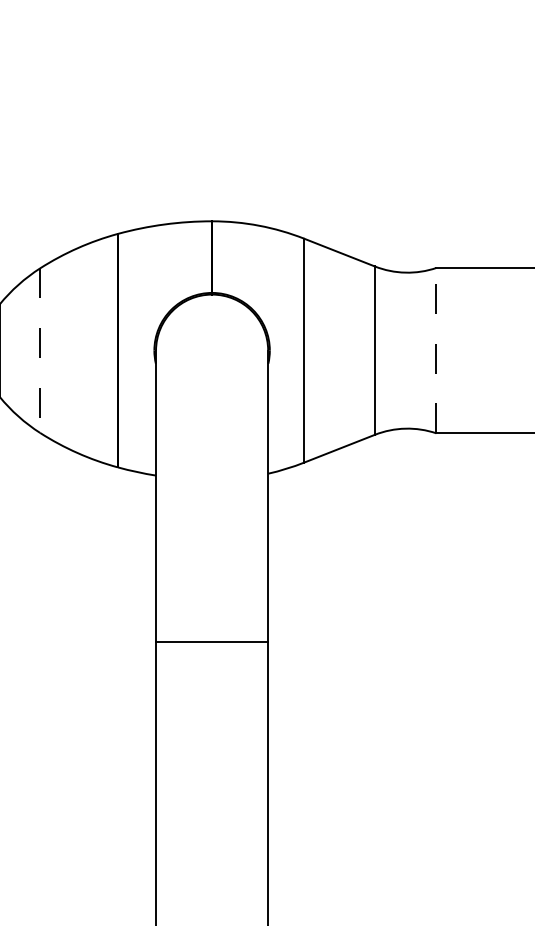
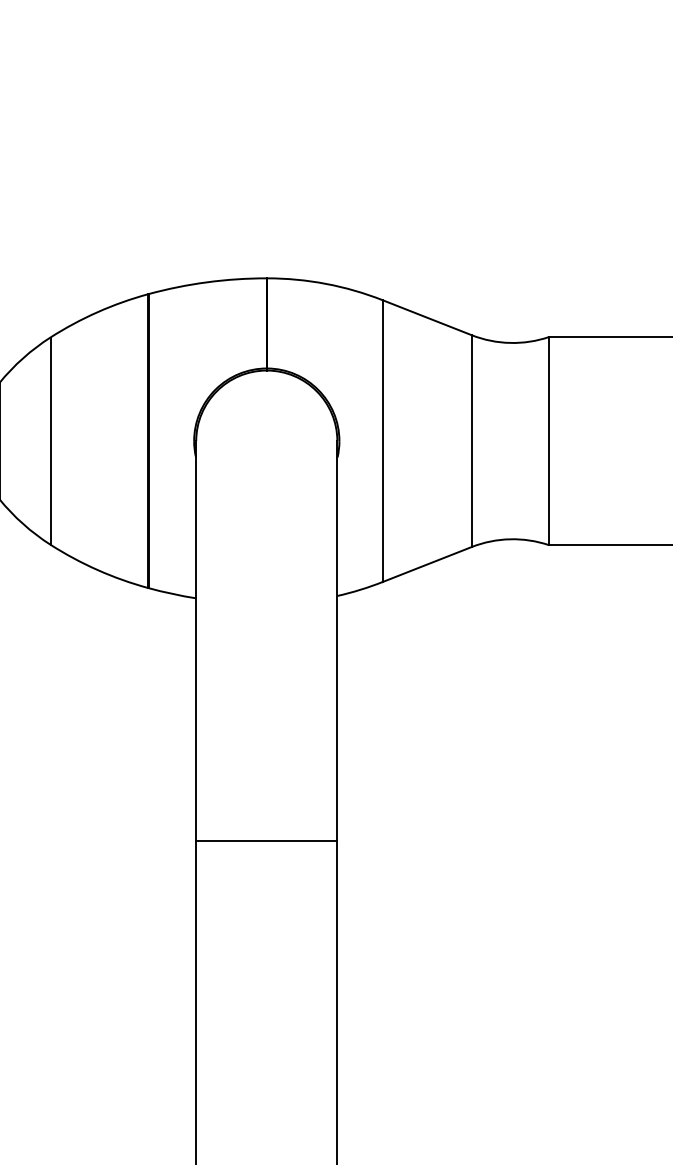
line: (40, 350) -> (50, 441), dashed -> solid
line: (436, 350) -> (549, 440), dashed -> solid
line: (211, 642) -> (266, 841), moved

